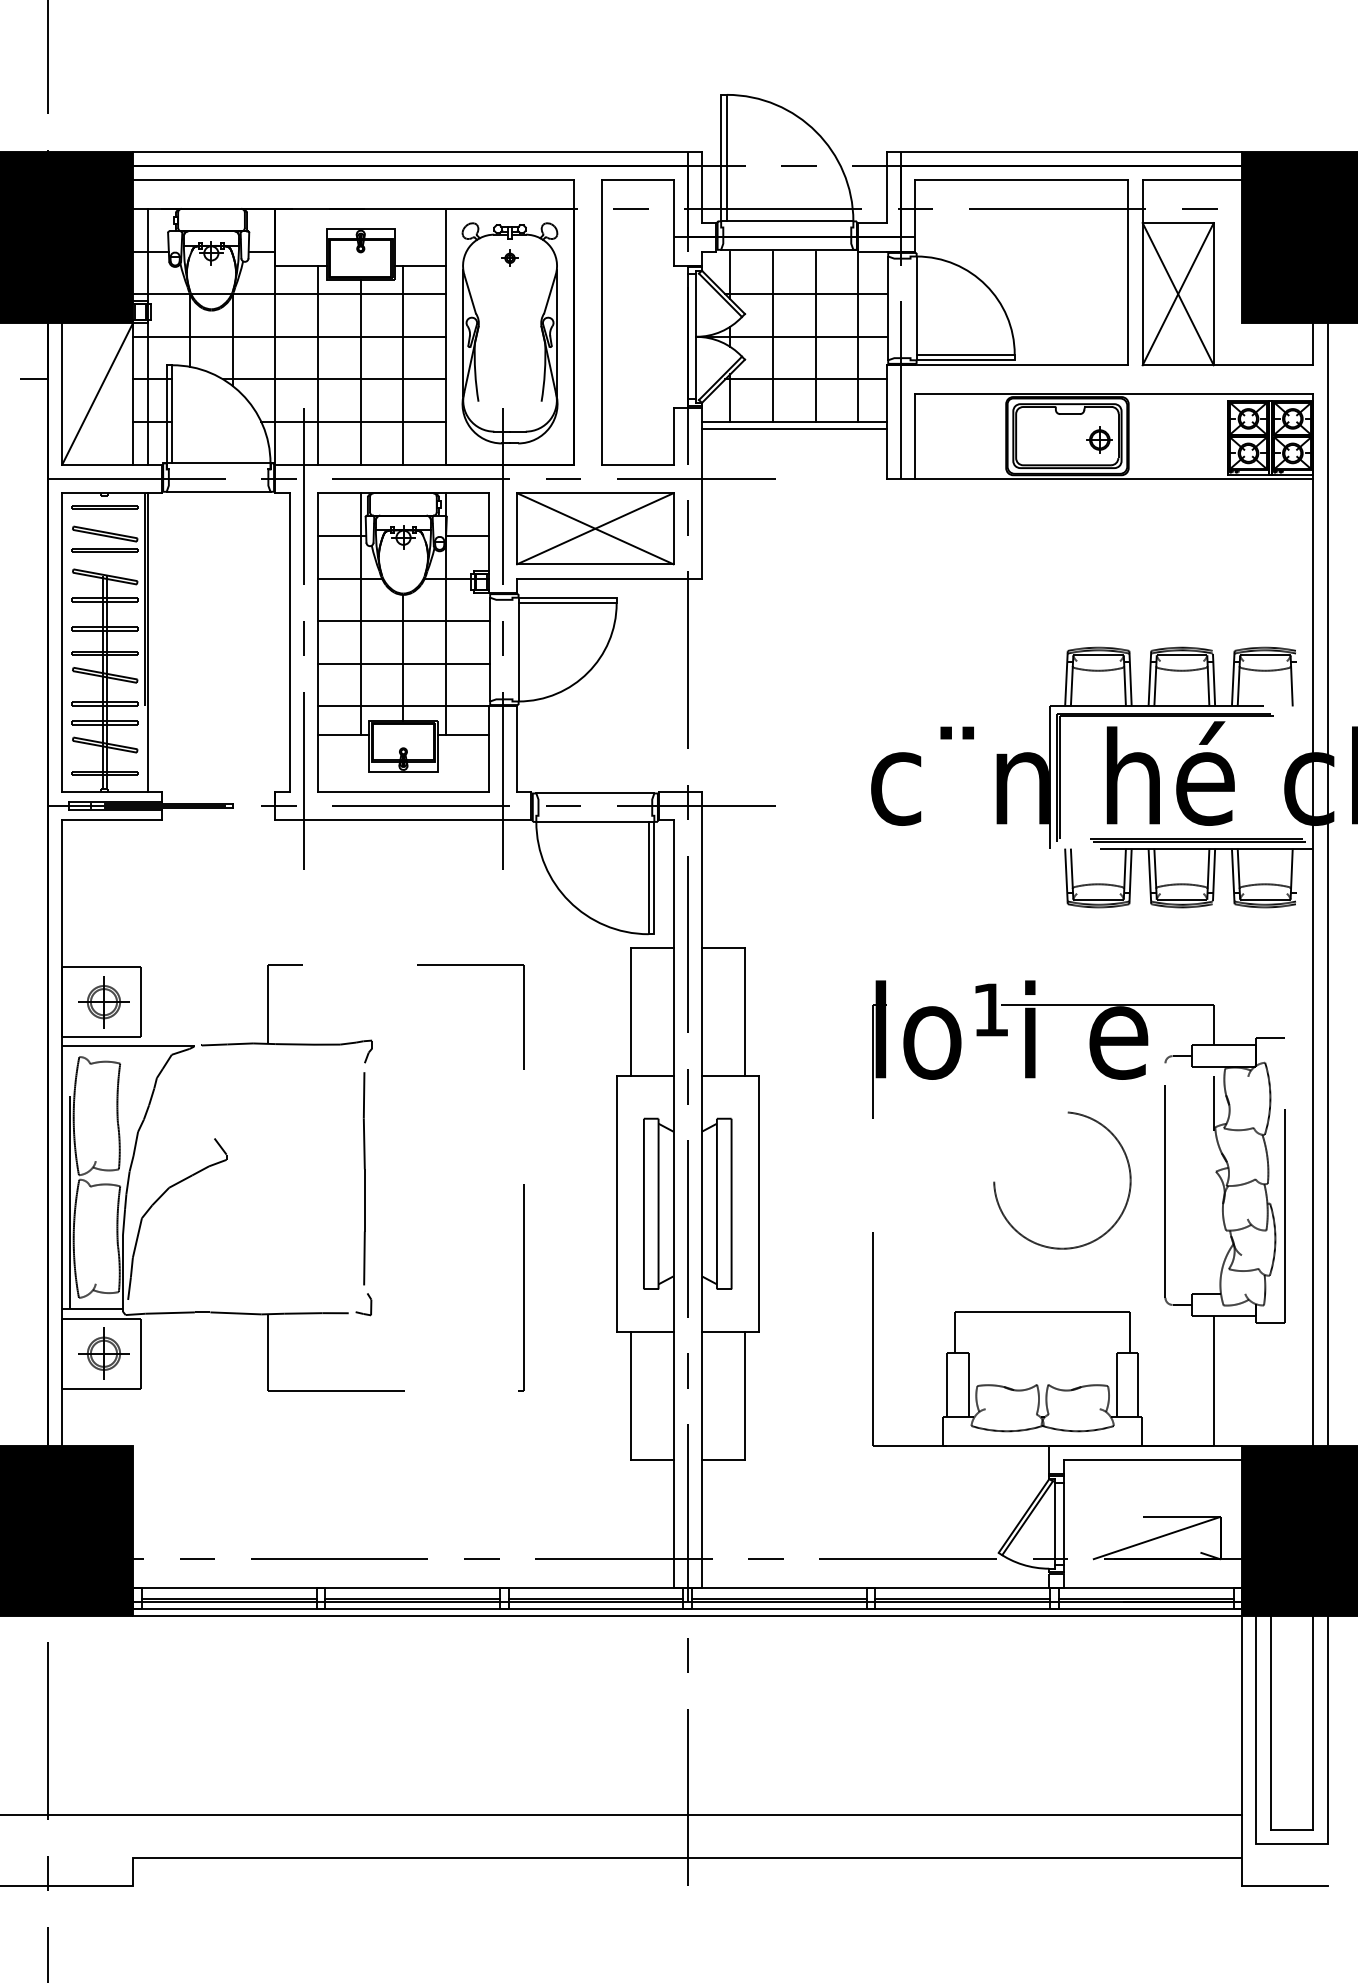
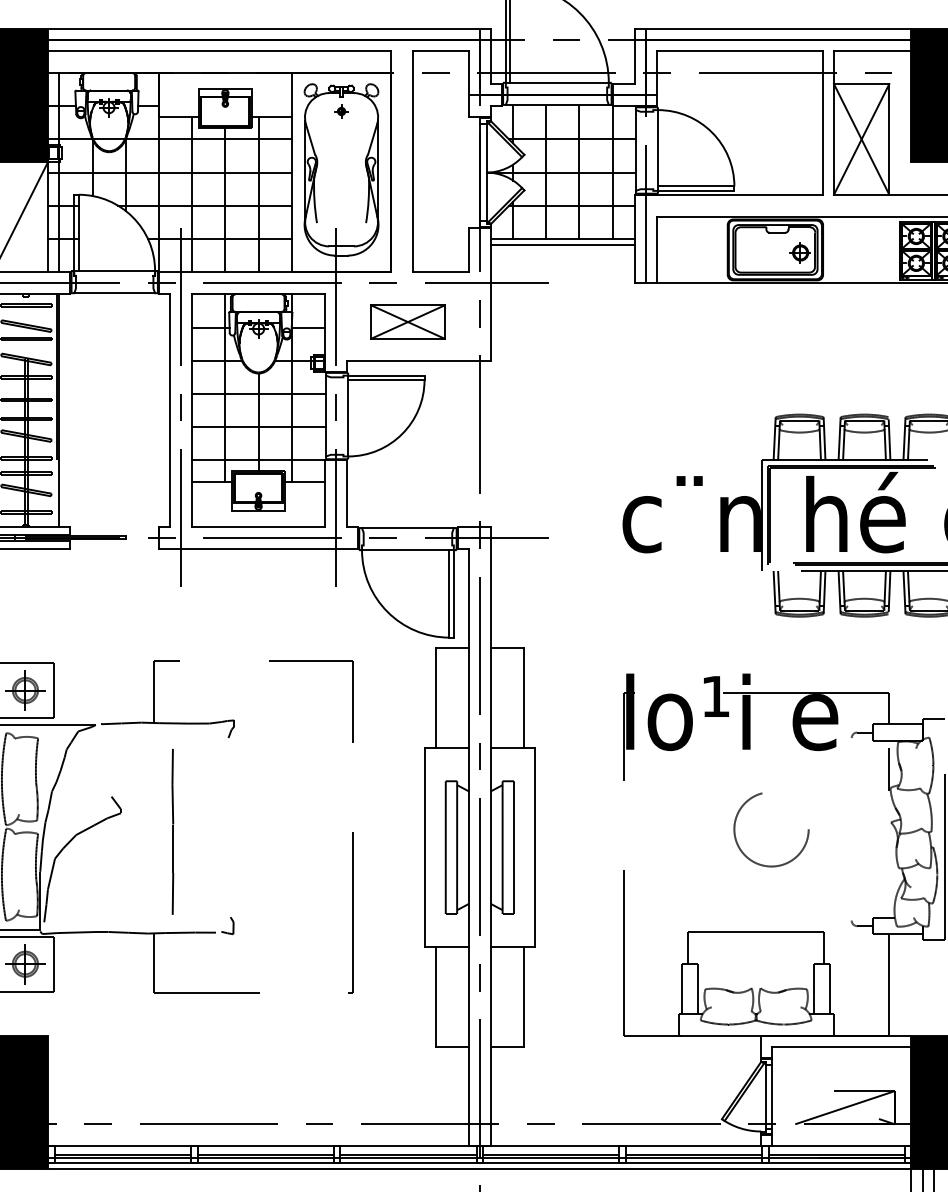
part: (595, 528) -> (408, 321), size x0.6
line: (364, 1178) -> (172, 831), moved
circle: (1062, 1180) -> (771, 829), size x0.7
line: (1165, 1180) -> (851, 829), removed

